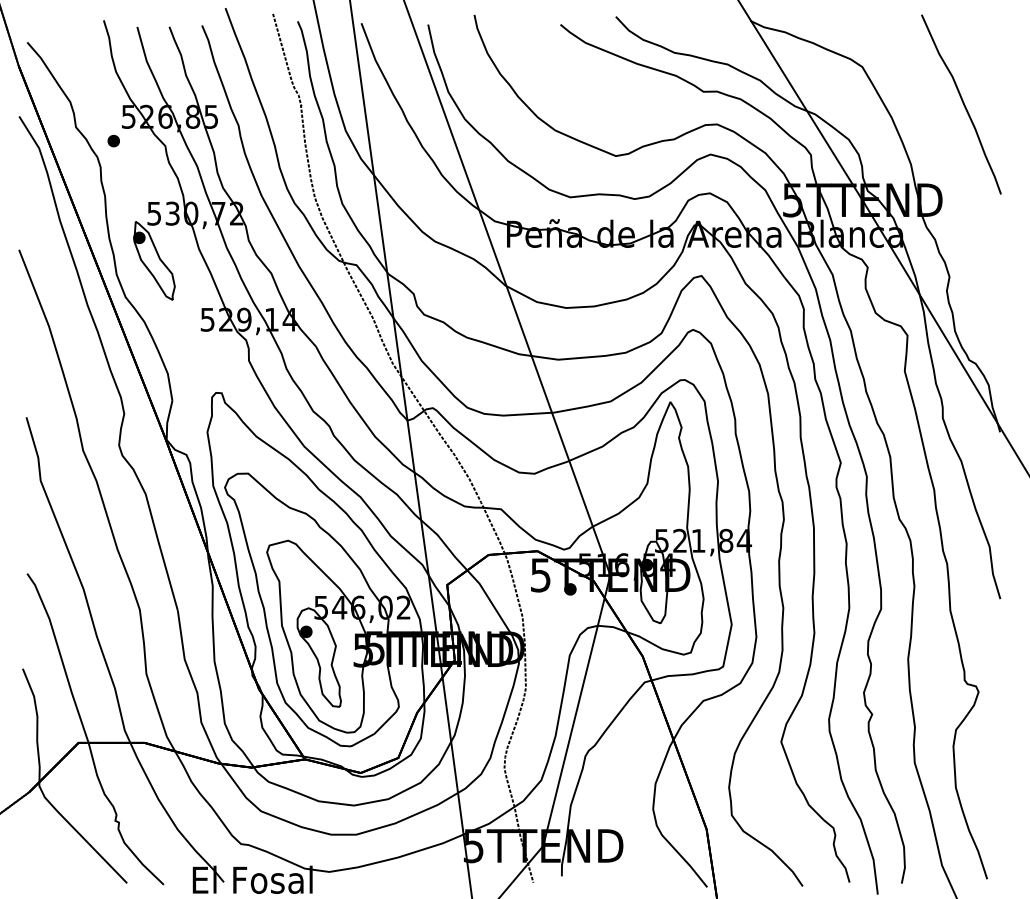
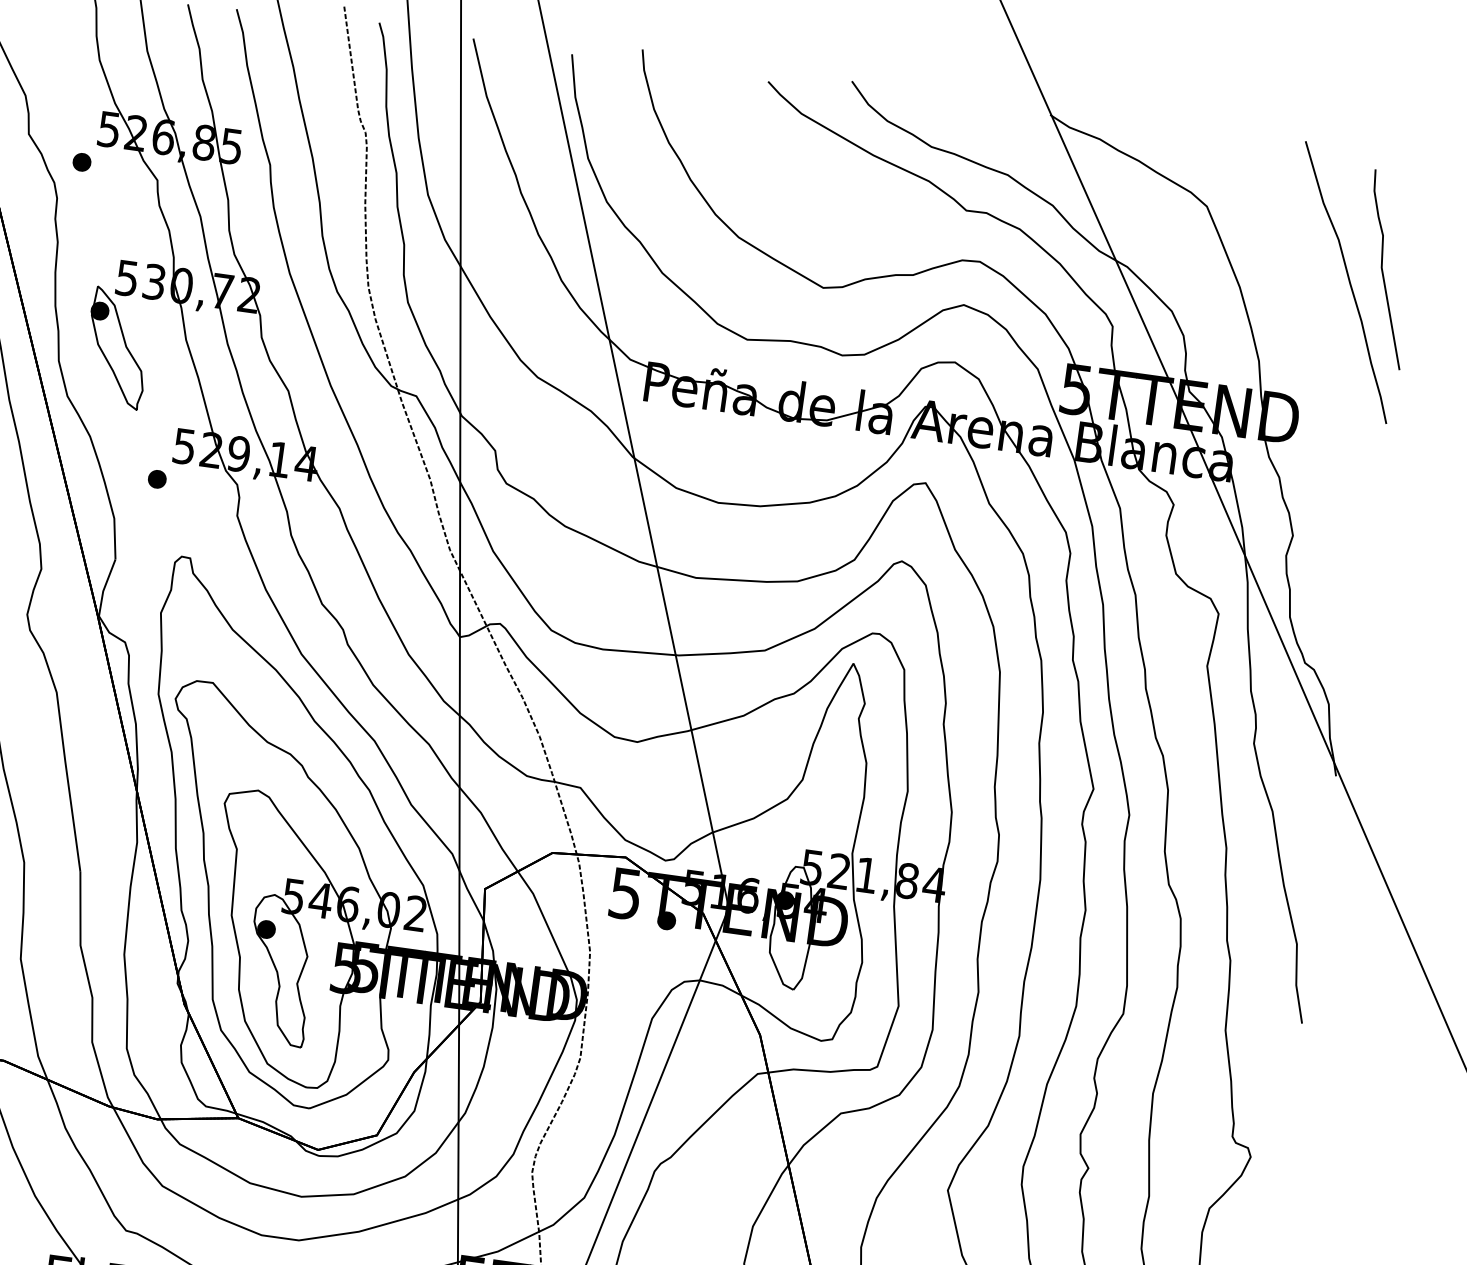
curve: (985, 93) -> (1384, 271), added
part: (192, 343) -> (157, 478), added

